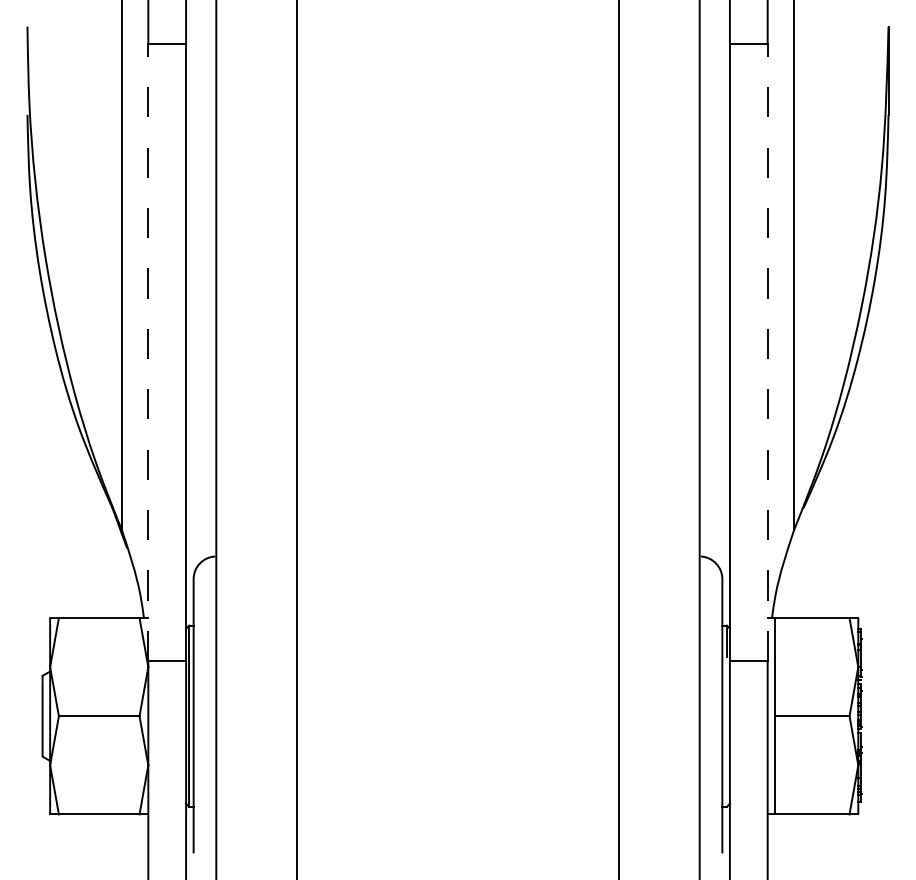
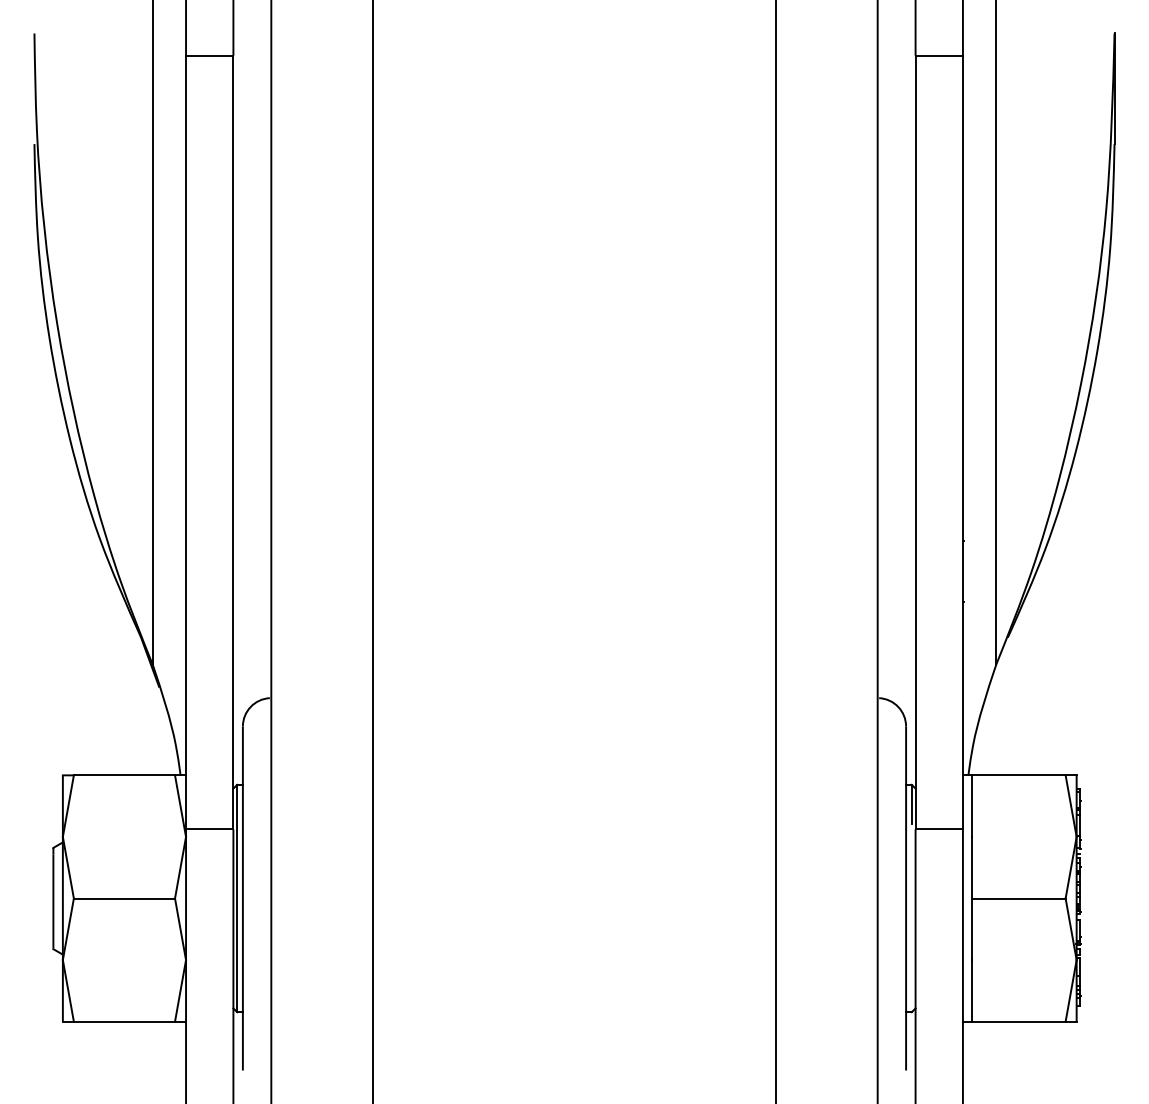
line: (148, 352) -> (186, 442), dashed -> solid
line: (767, 352) -> (962, 442), dashed -> solid

